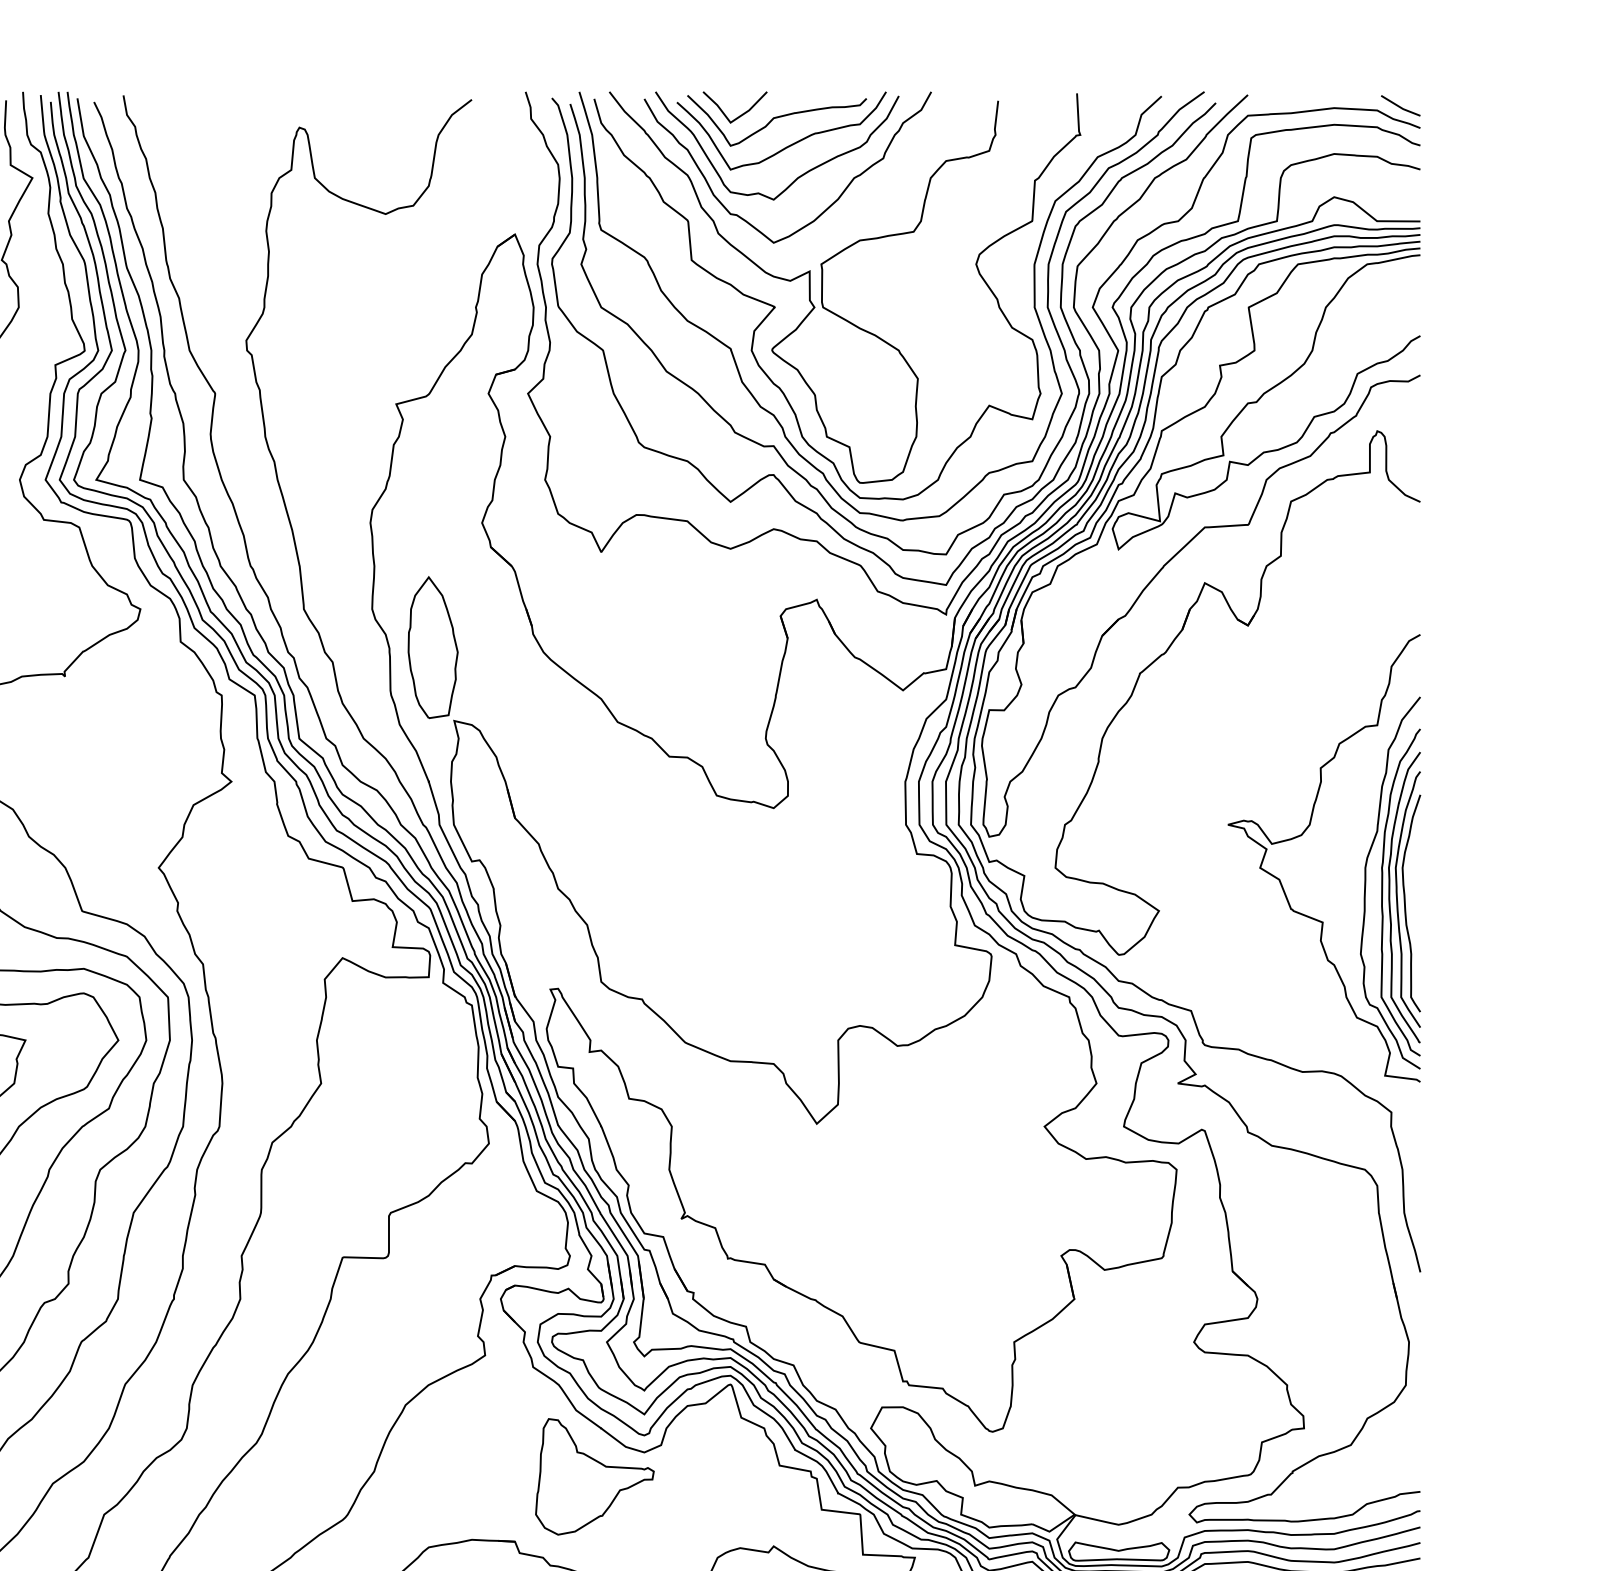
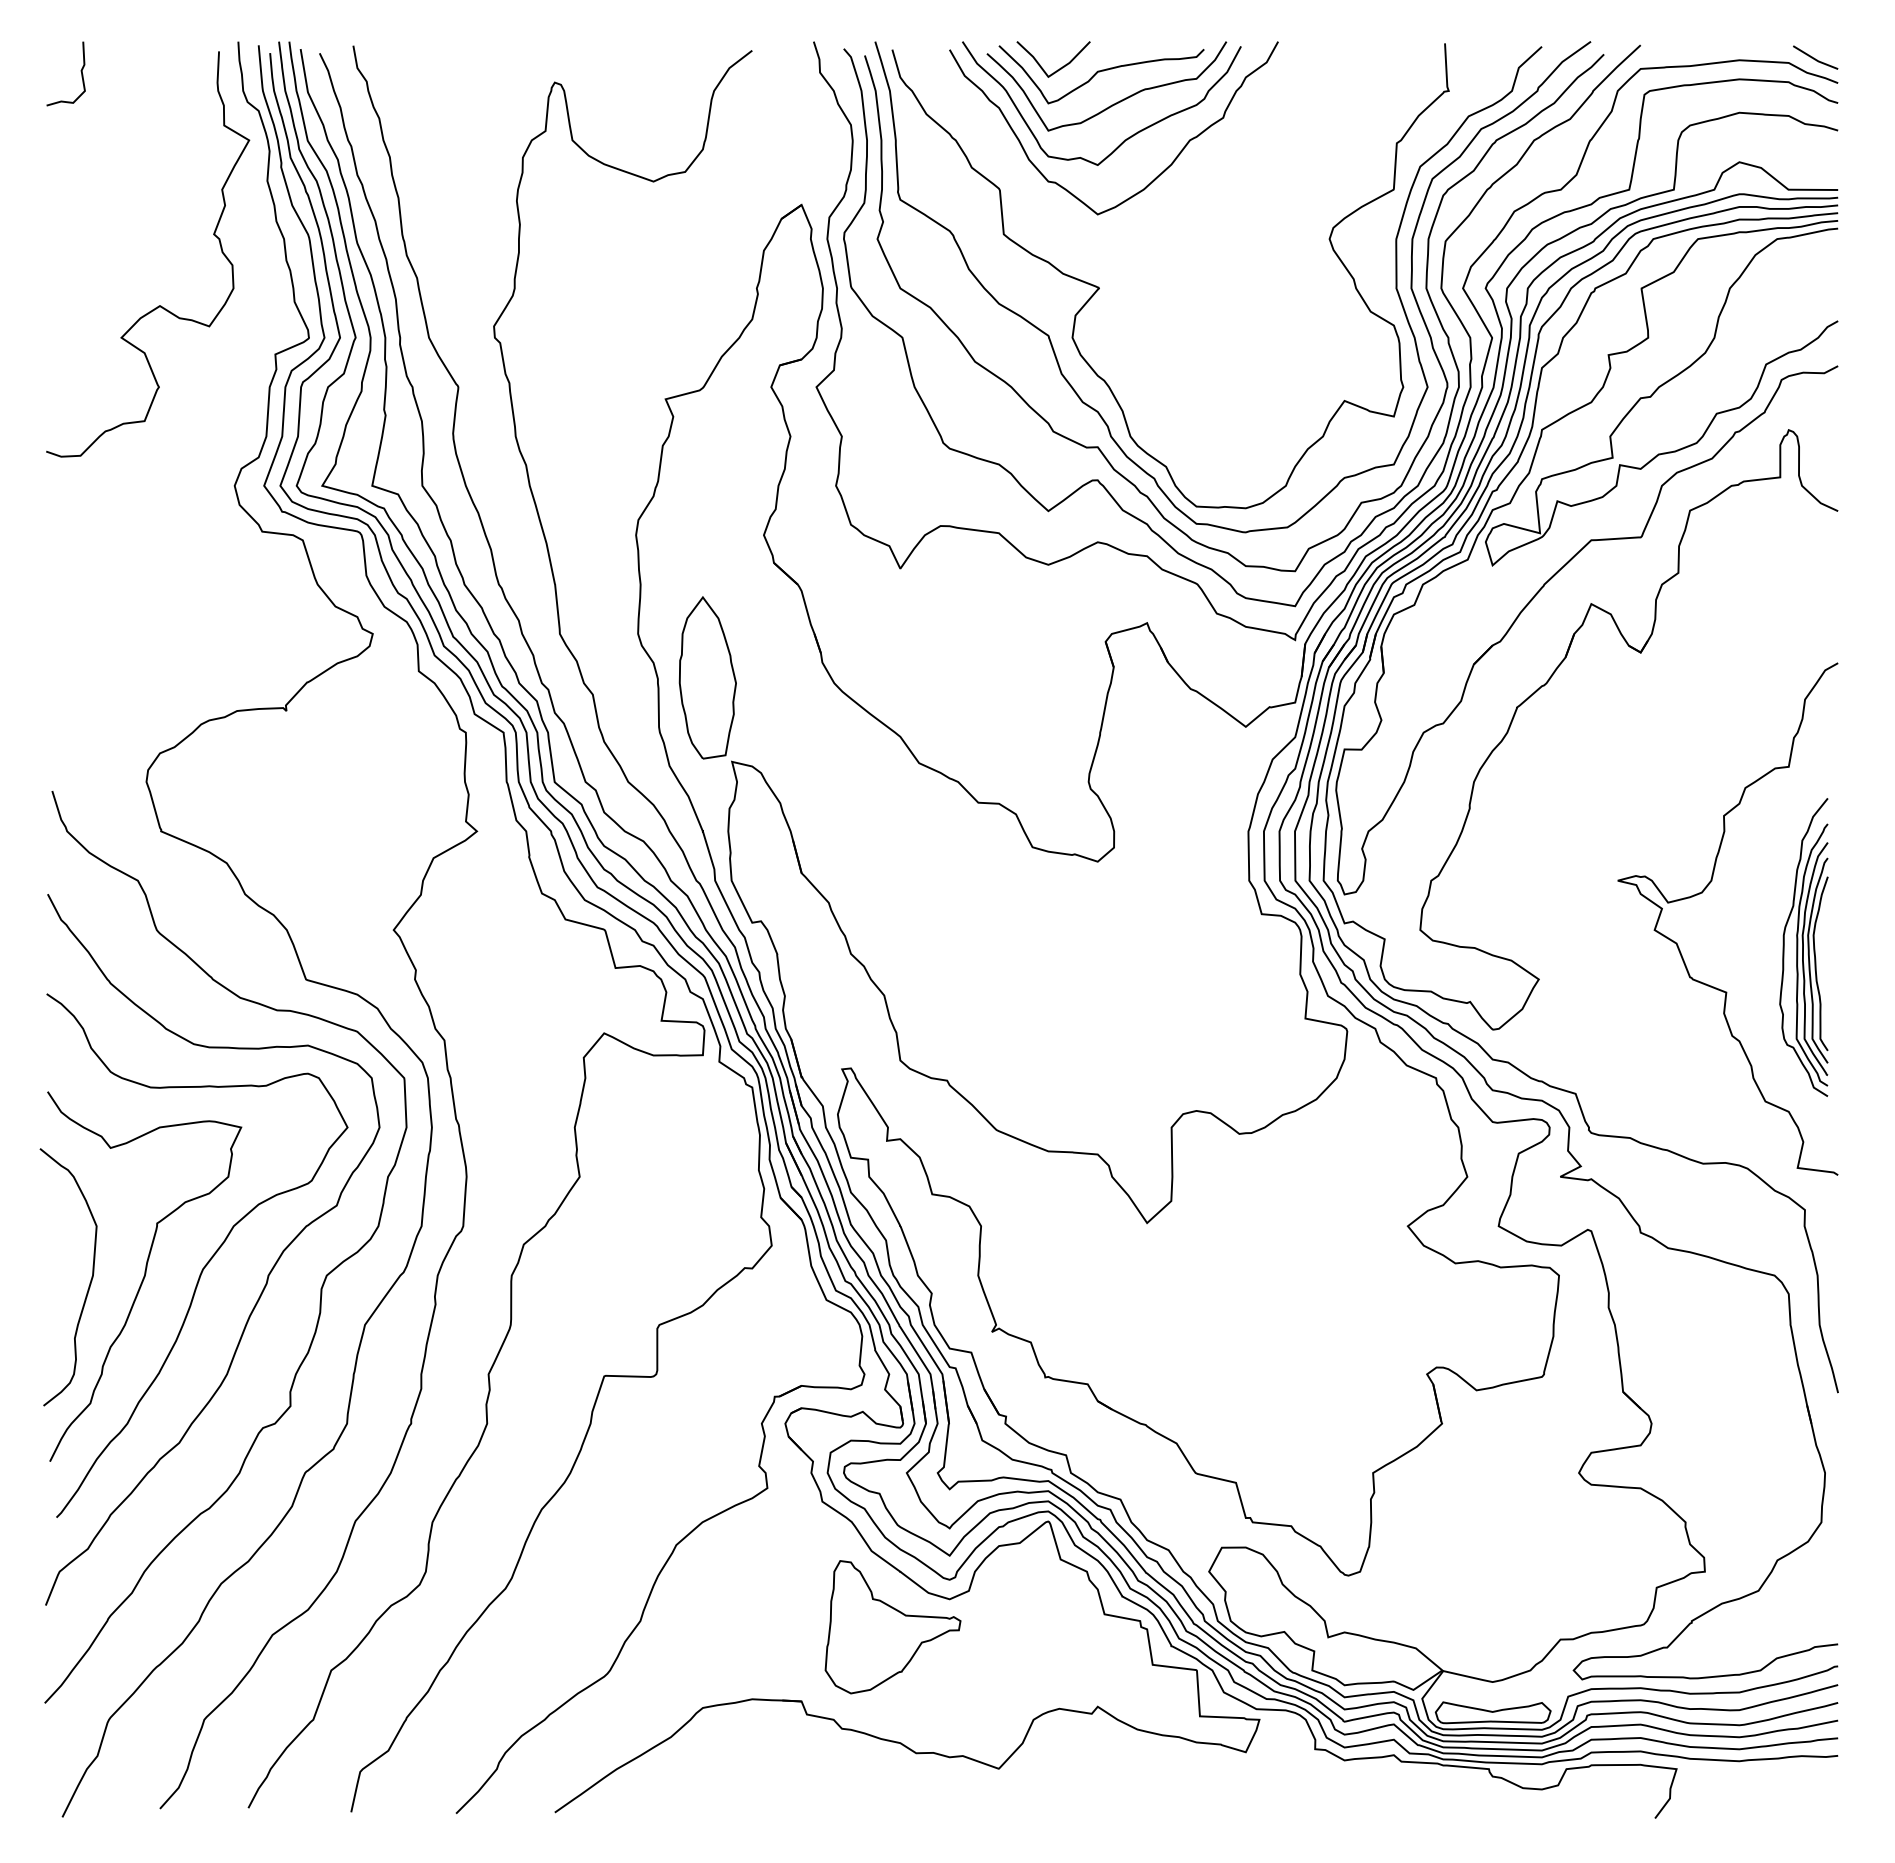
curve: (809, 287) -> (1138, 265), removed
part: (1390, 883) -> (1803, 947), size x0.7

